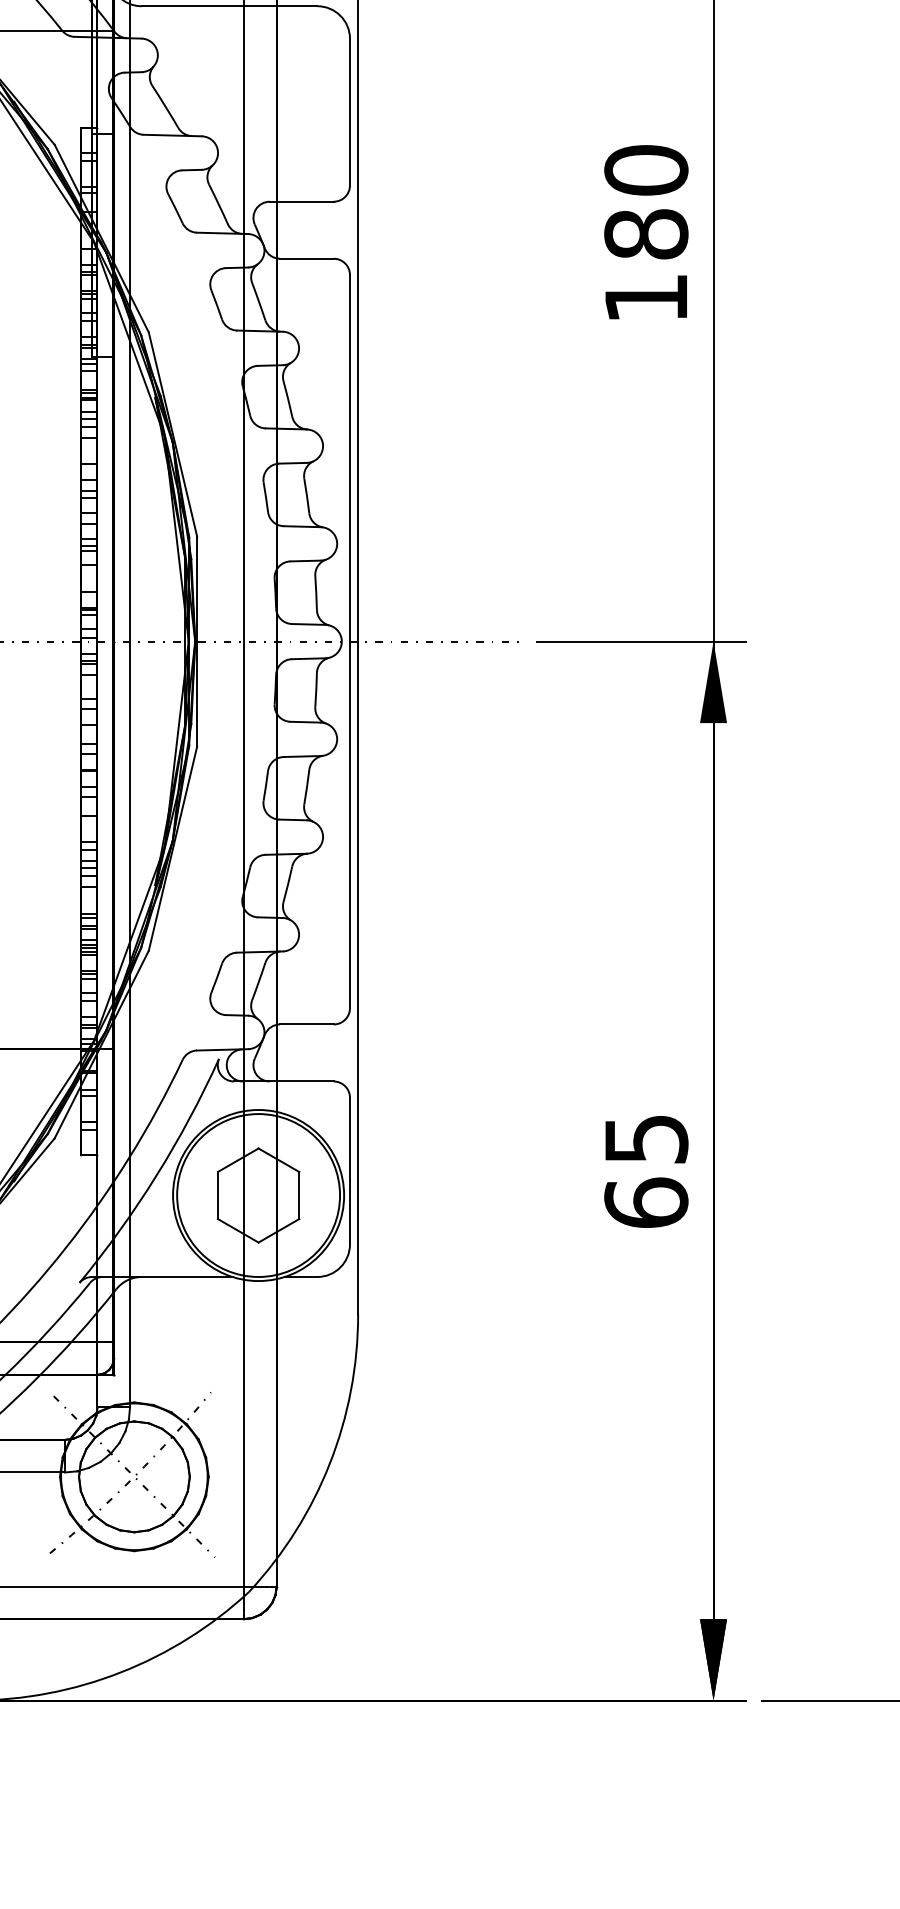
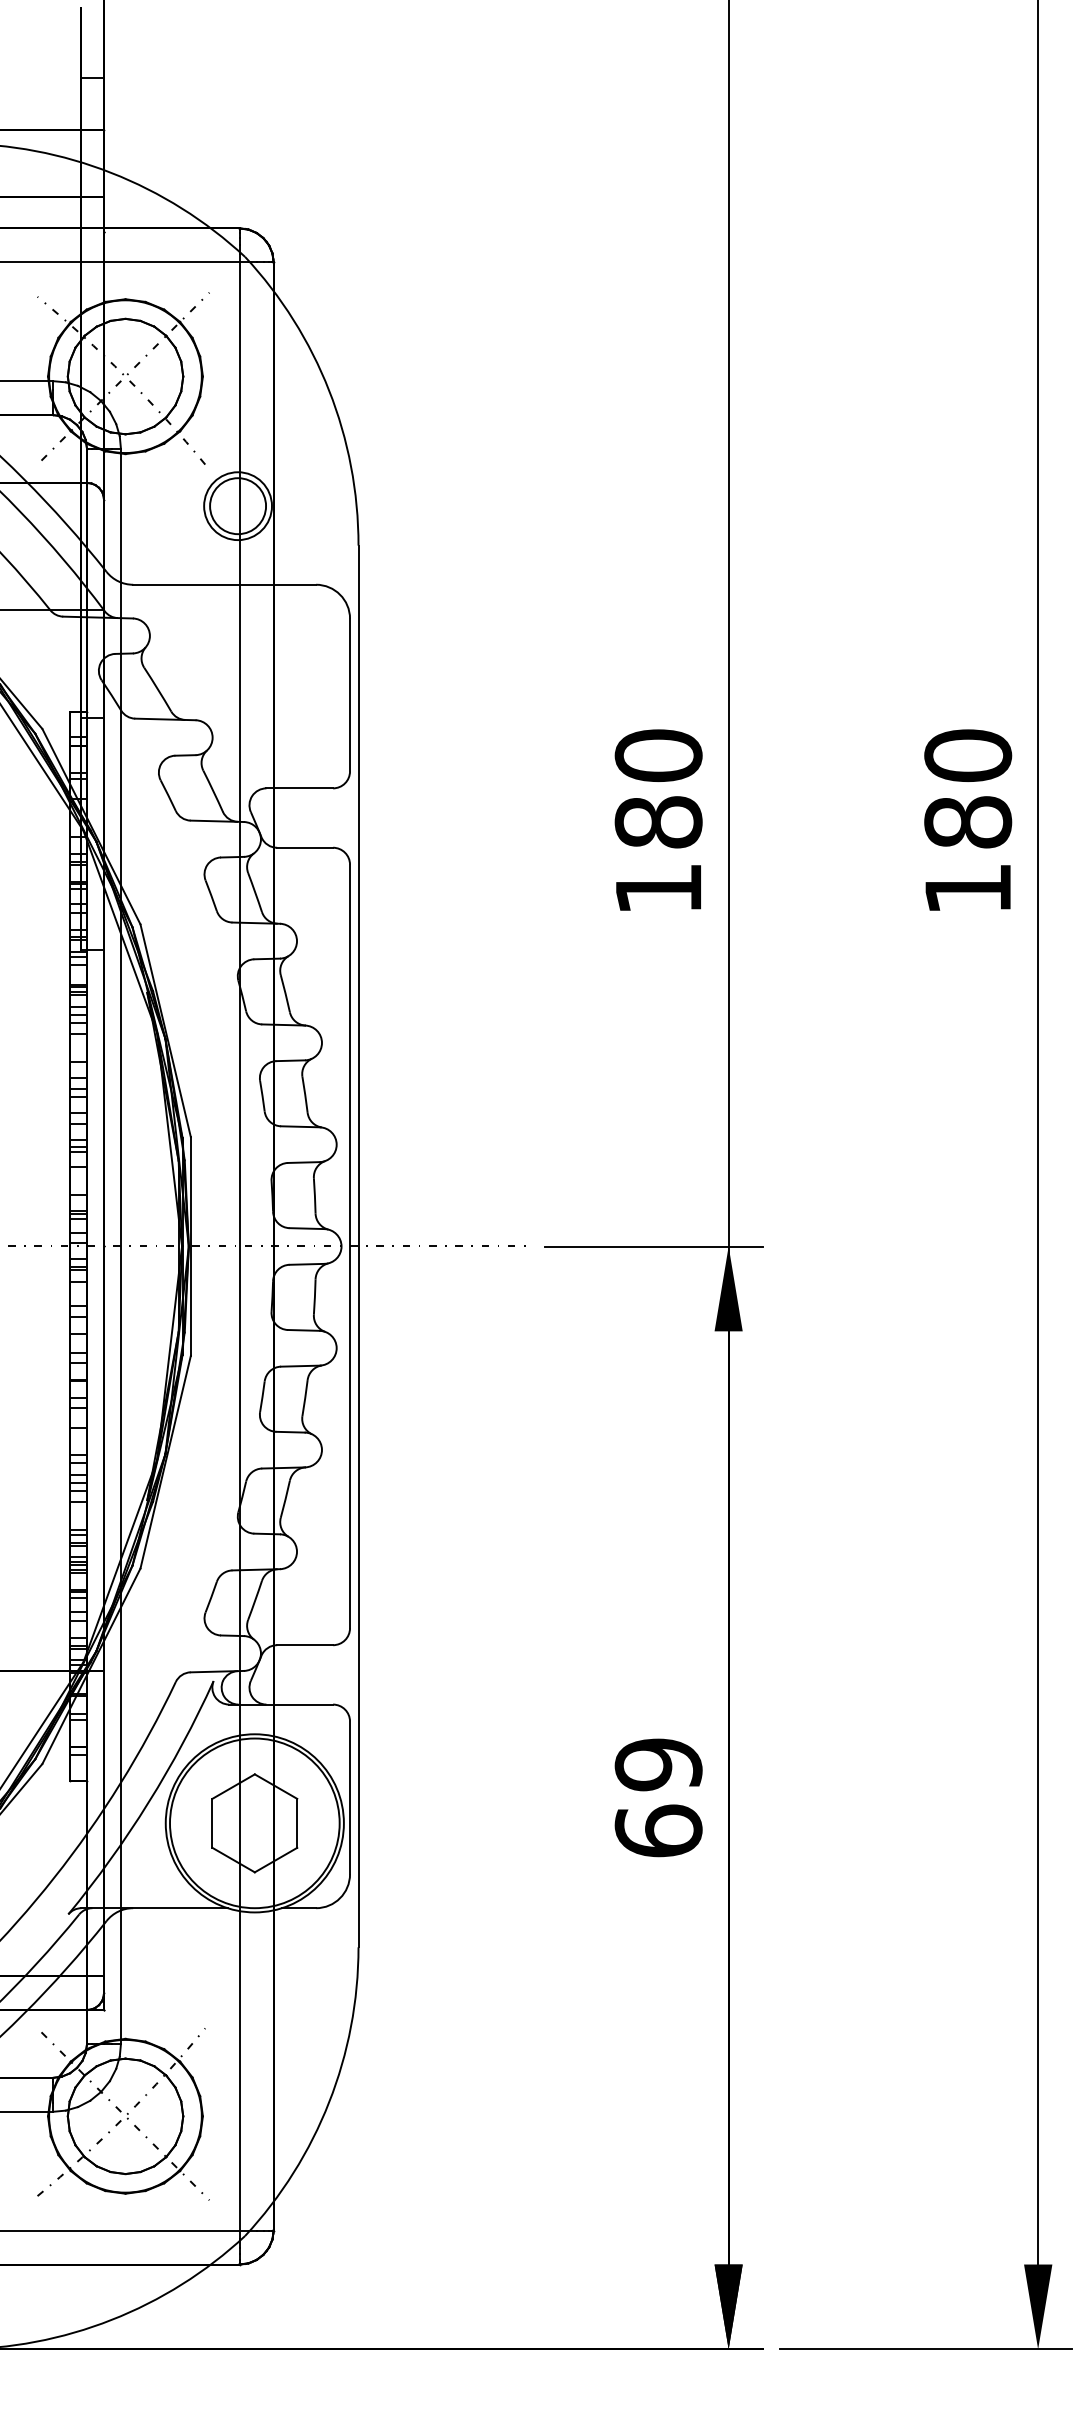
text: (646, 1139) -> (658, 1764), 65 -> 69

